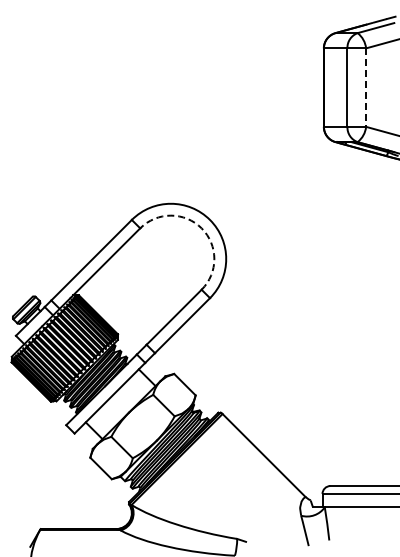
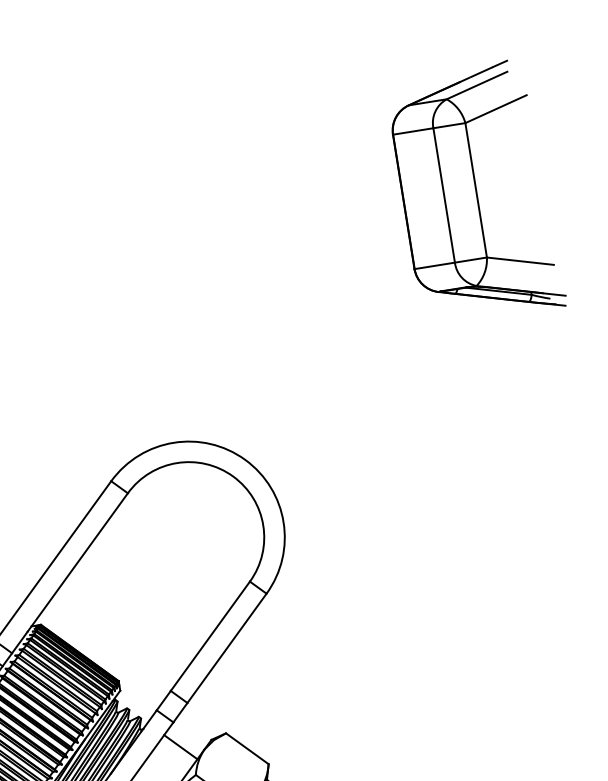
line: (366, 88) -> (477, 191), dashed -> solid
arc: (201, 228) -> (232, 476), dashed -> solid

